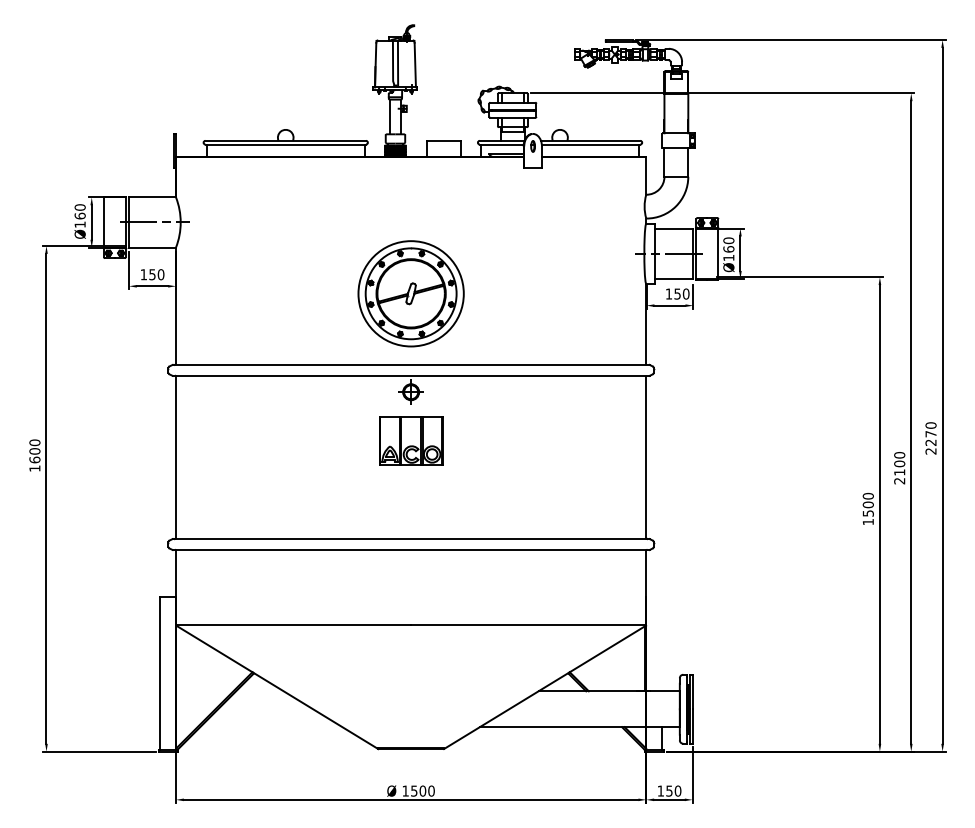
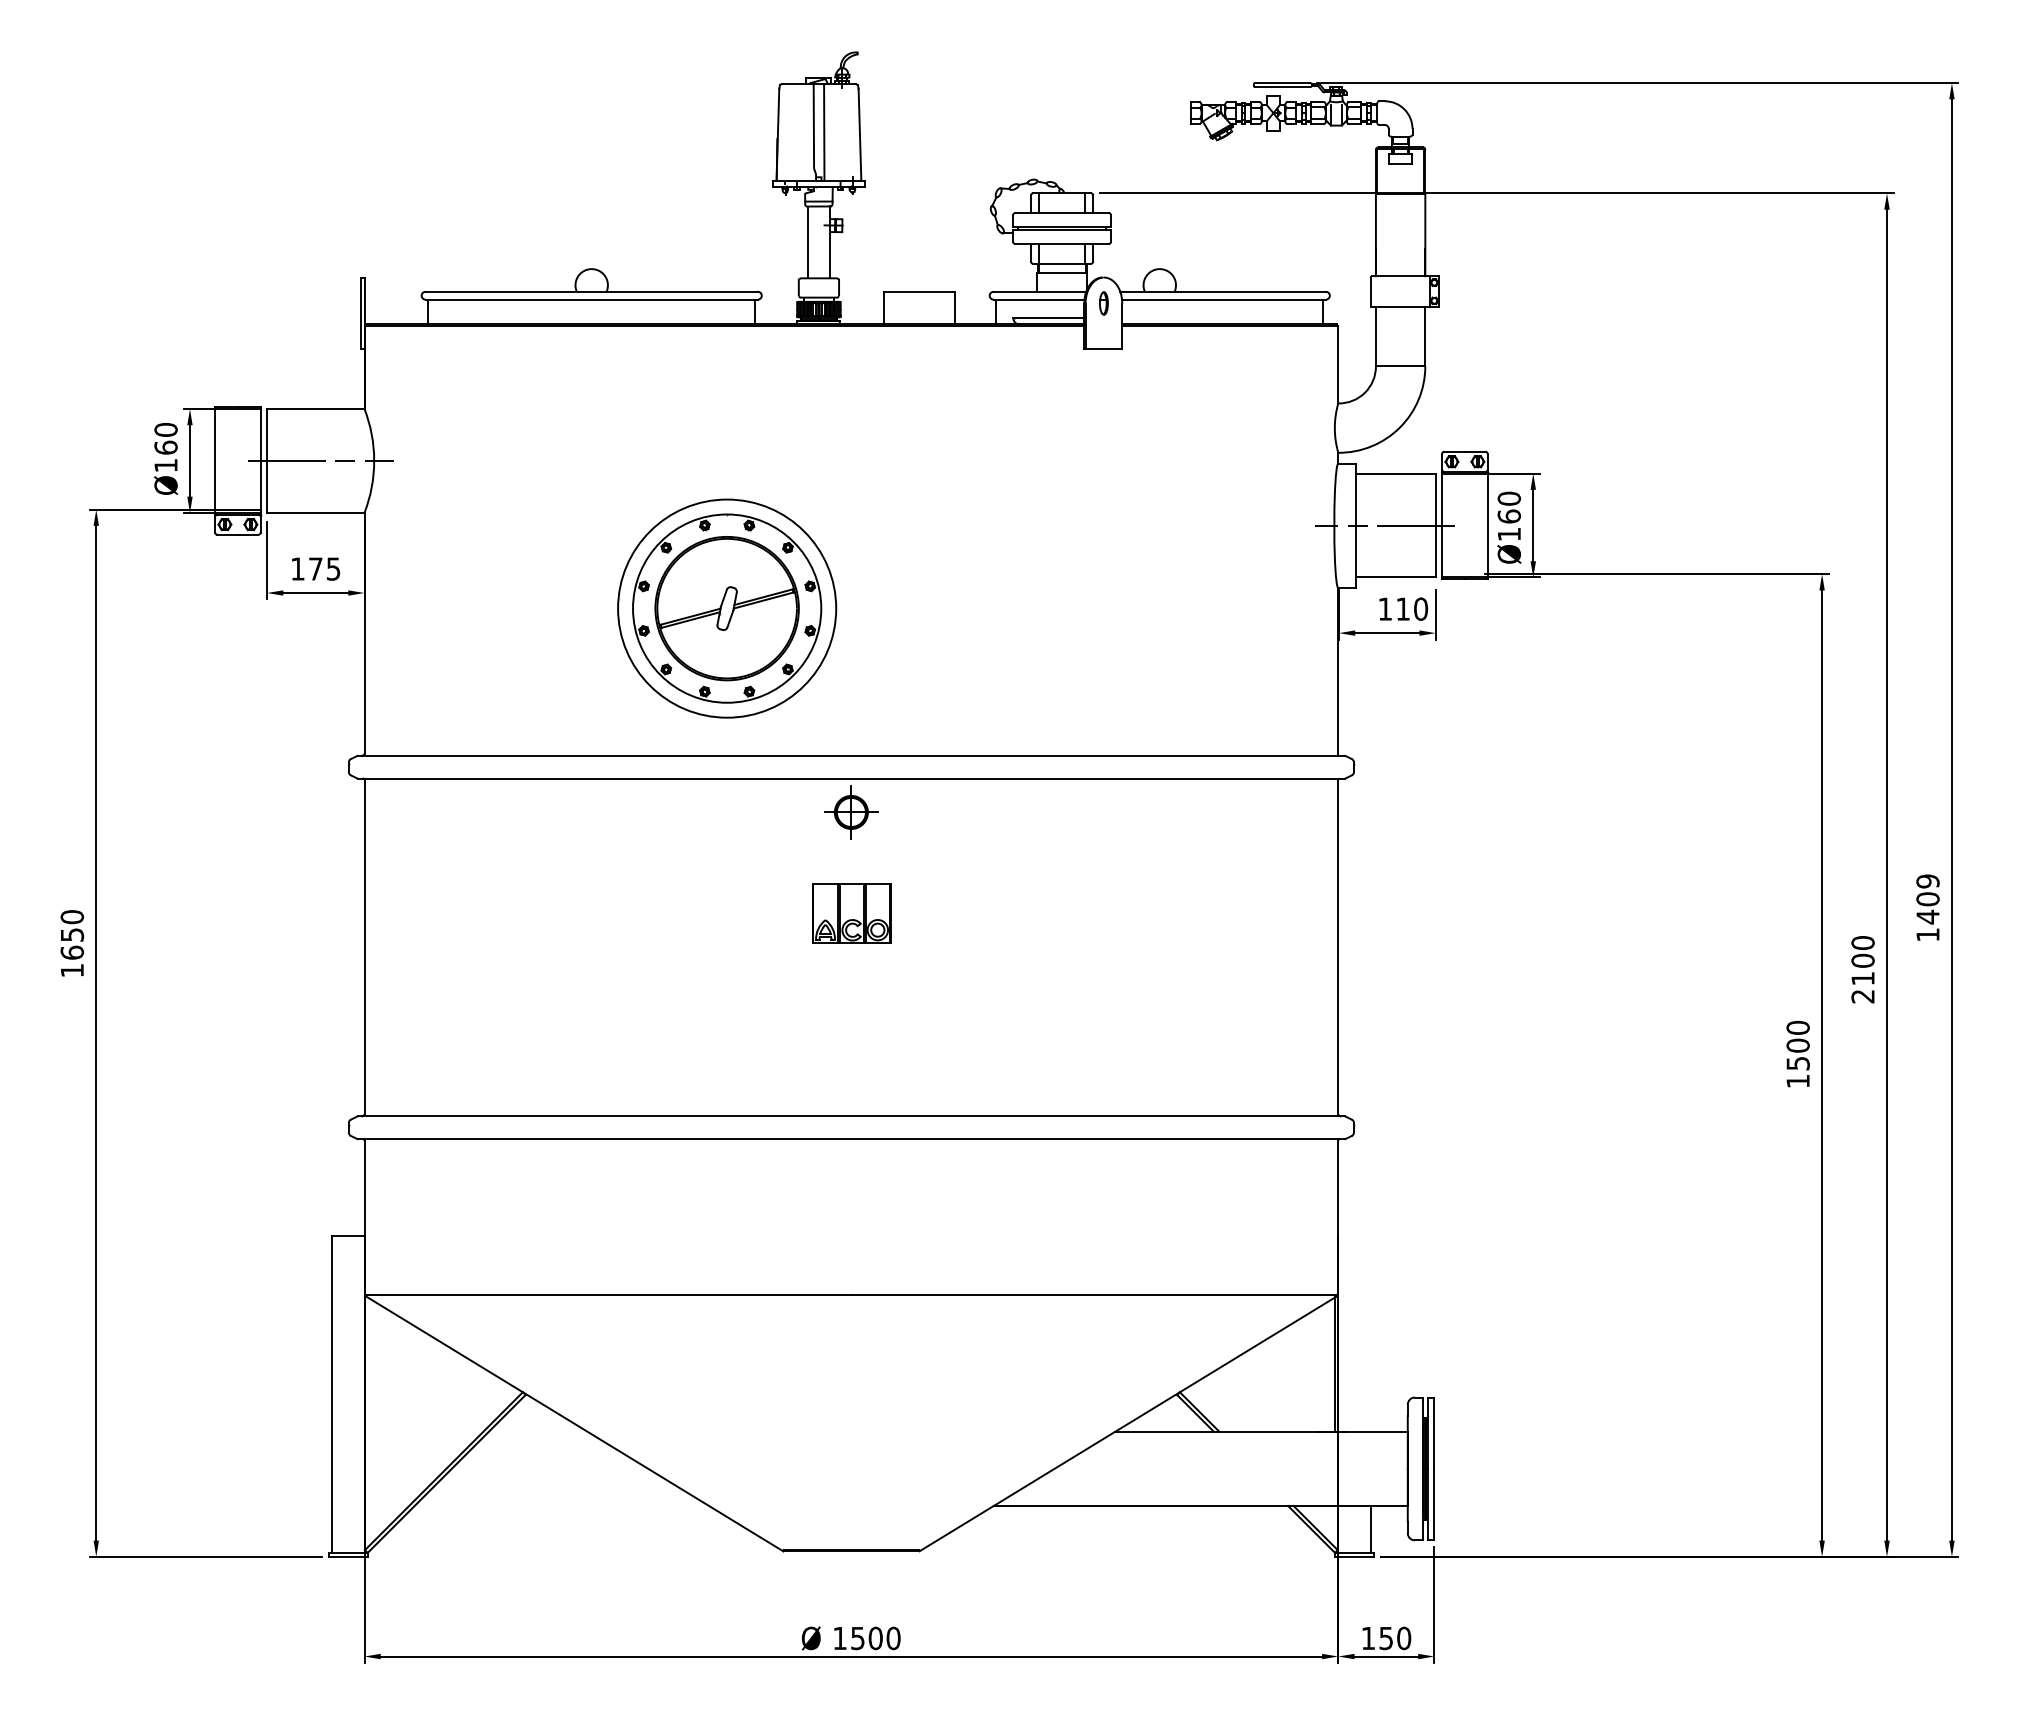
text: (156, 274) -> (324, 568), 150 -> 175
part: (410, 293) -> (725, 607), moved
text: (677, 293) -> (1402, 607), 150 -> 110
text: (930, 438) -> (1926, 908), 2270 -> 1409
part: (411, 440) -> (852, 912), size x0.6
text: (34, 451) -> (71, 935), 1600 -> 1650

